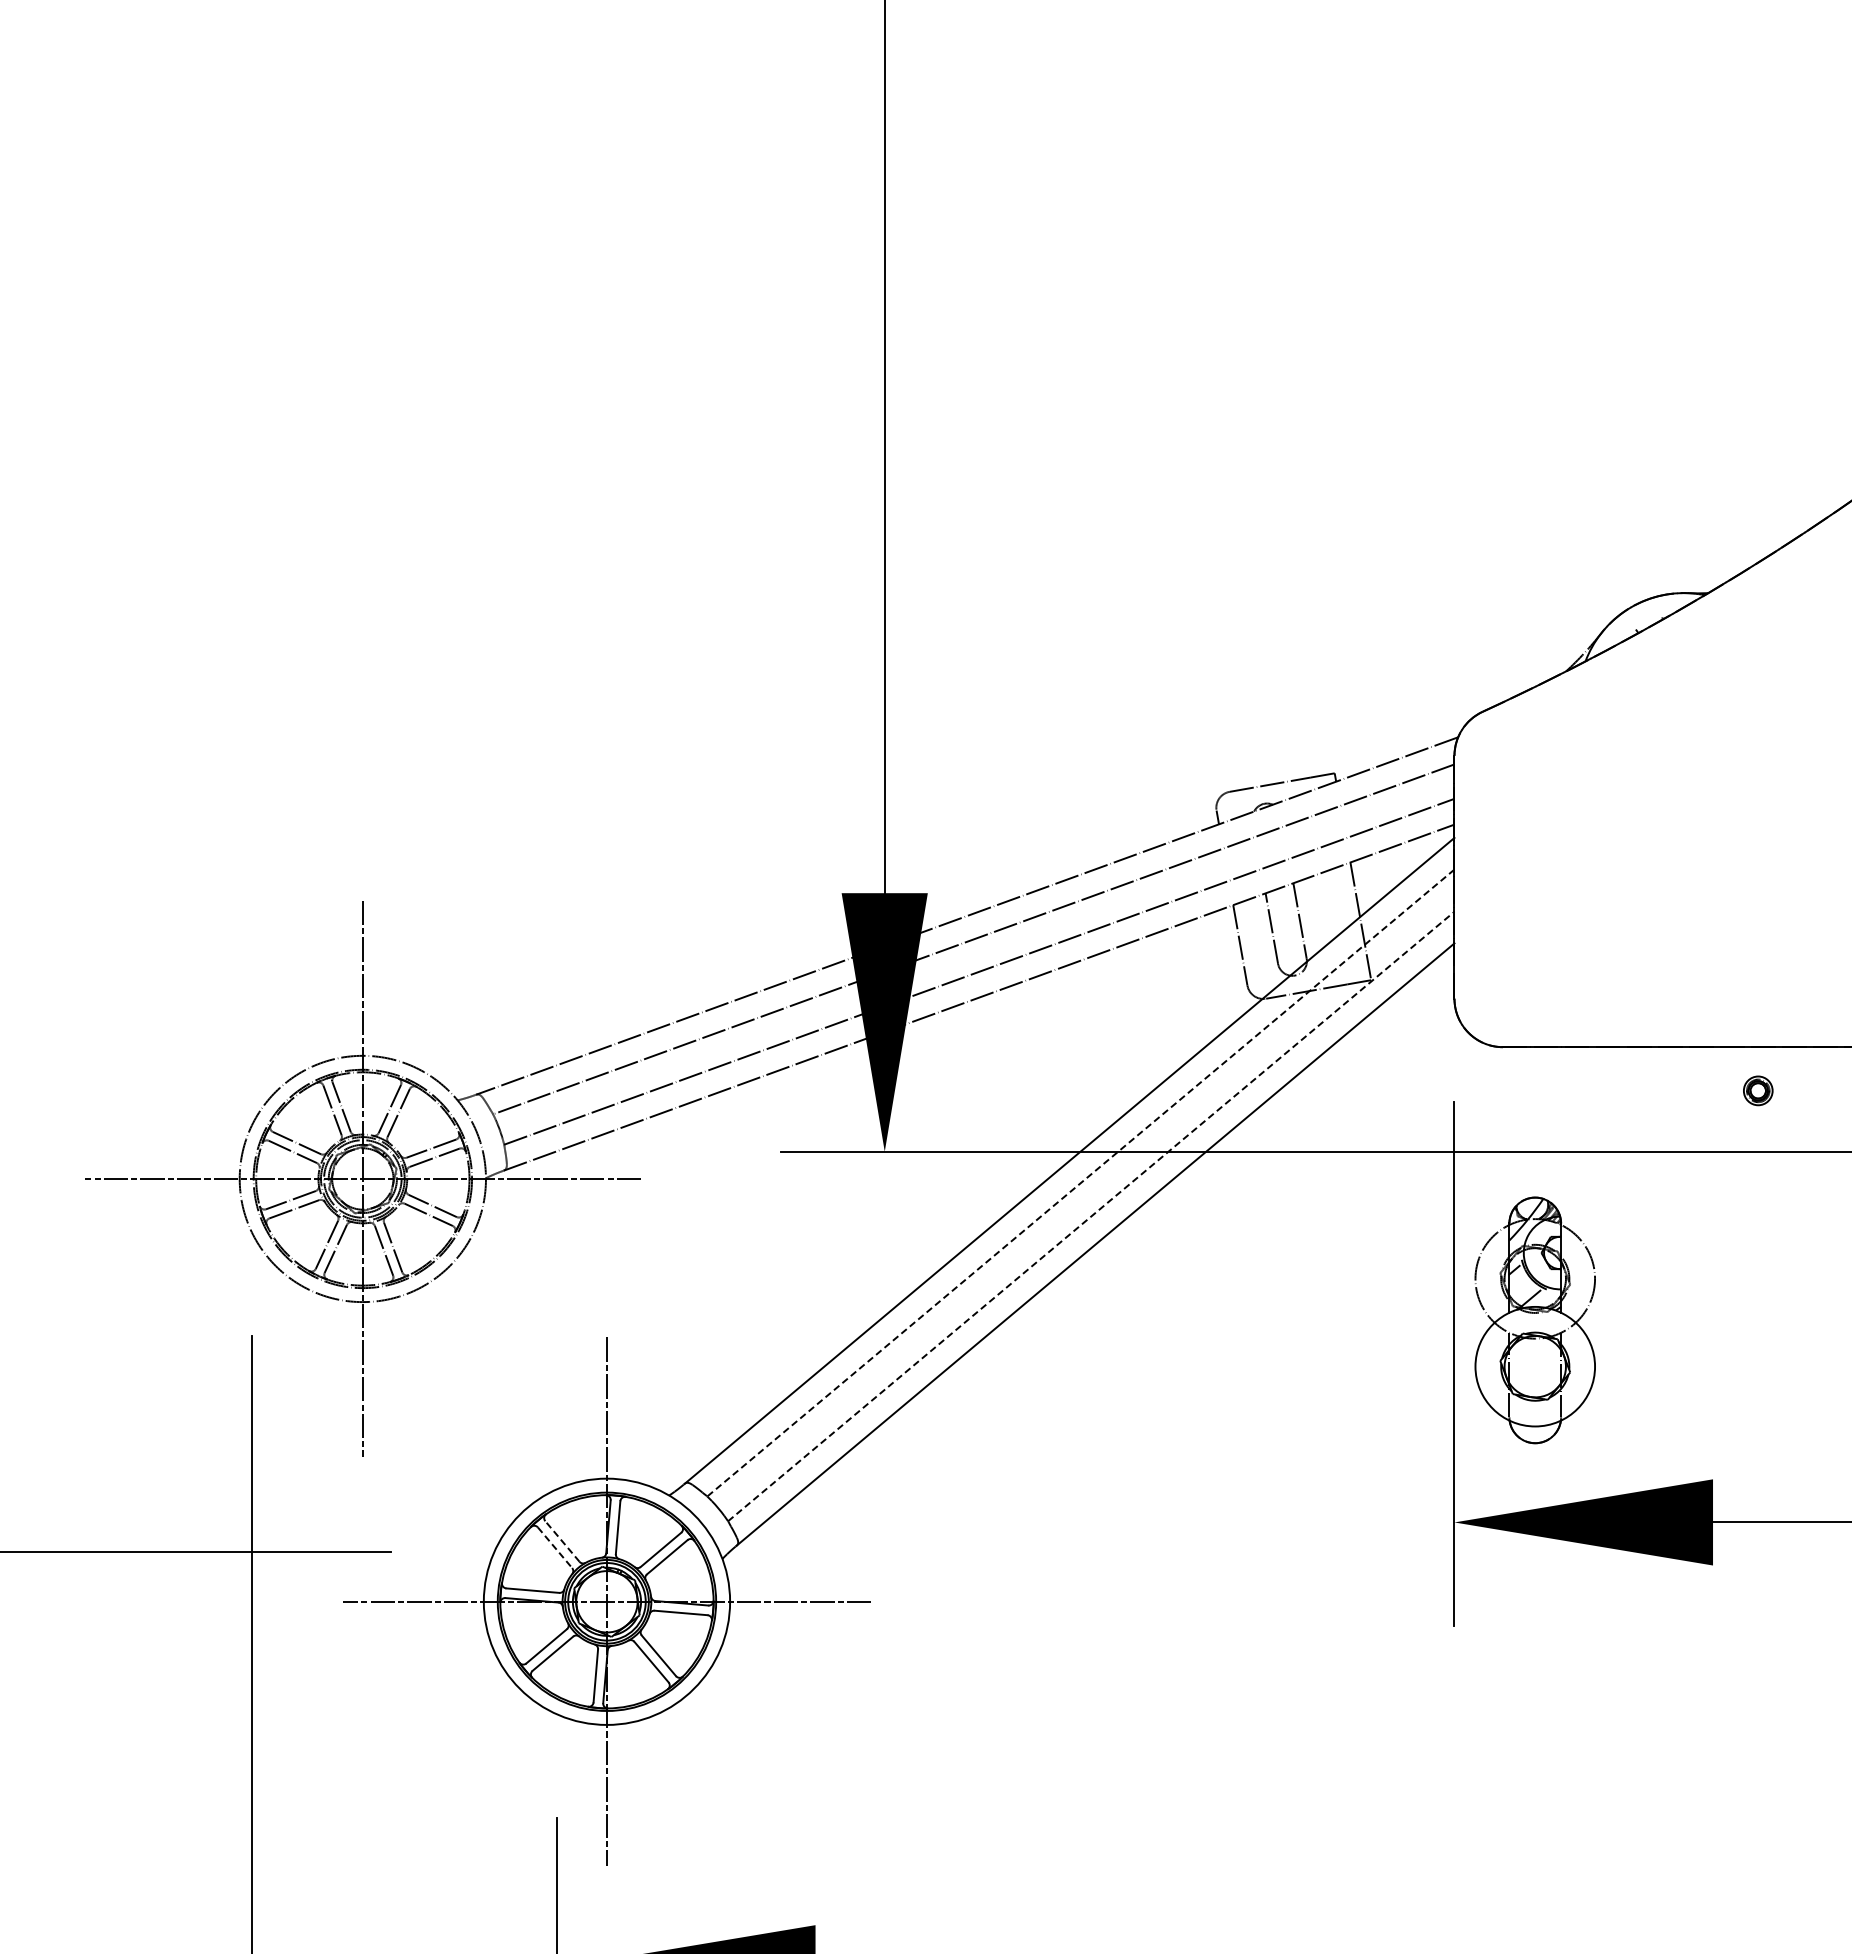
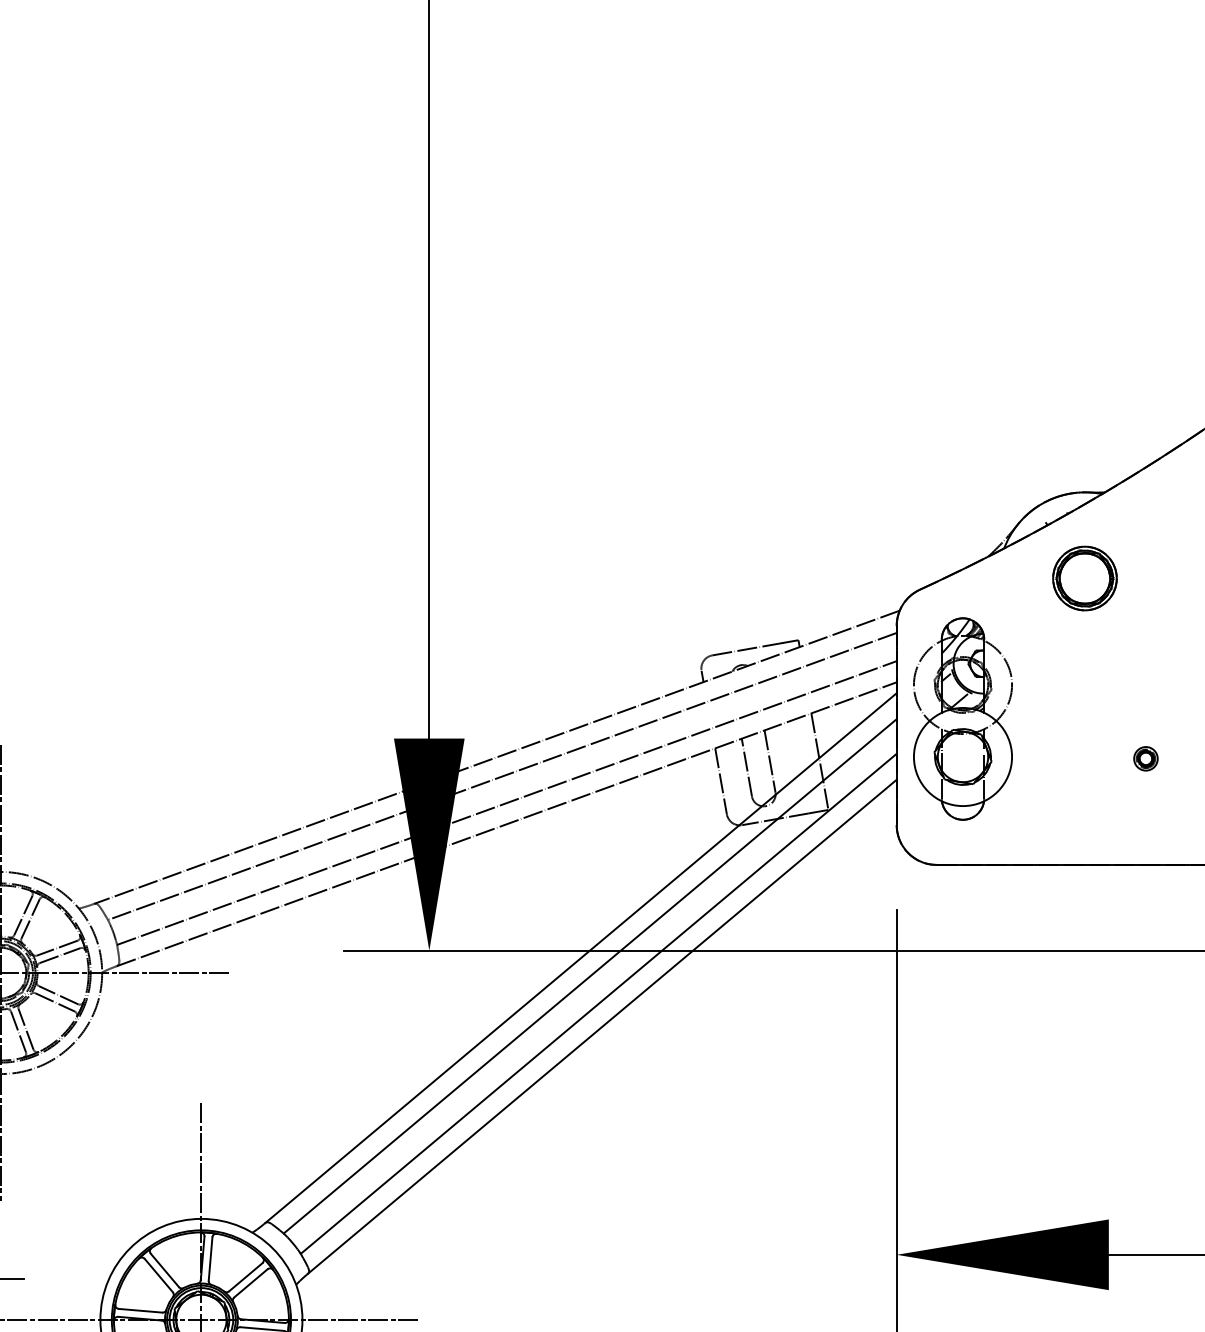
part: (1683, 697) -> (1084, 578), added
part: (1758, 1090) -> (1146, 758), moved
line: (1080, 1183) -> (589, 976), dashed -> solid
line: (1091, 1216) -> (598, 1003), dashed -> solid
part: (1534, 1320) -> (962, 719), moved
line: (562, 1541) -> (164, 1270), dashed -> solid
line: (555, 1547) -> (159, 1275), dashed -> solid

